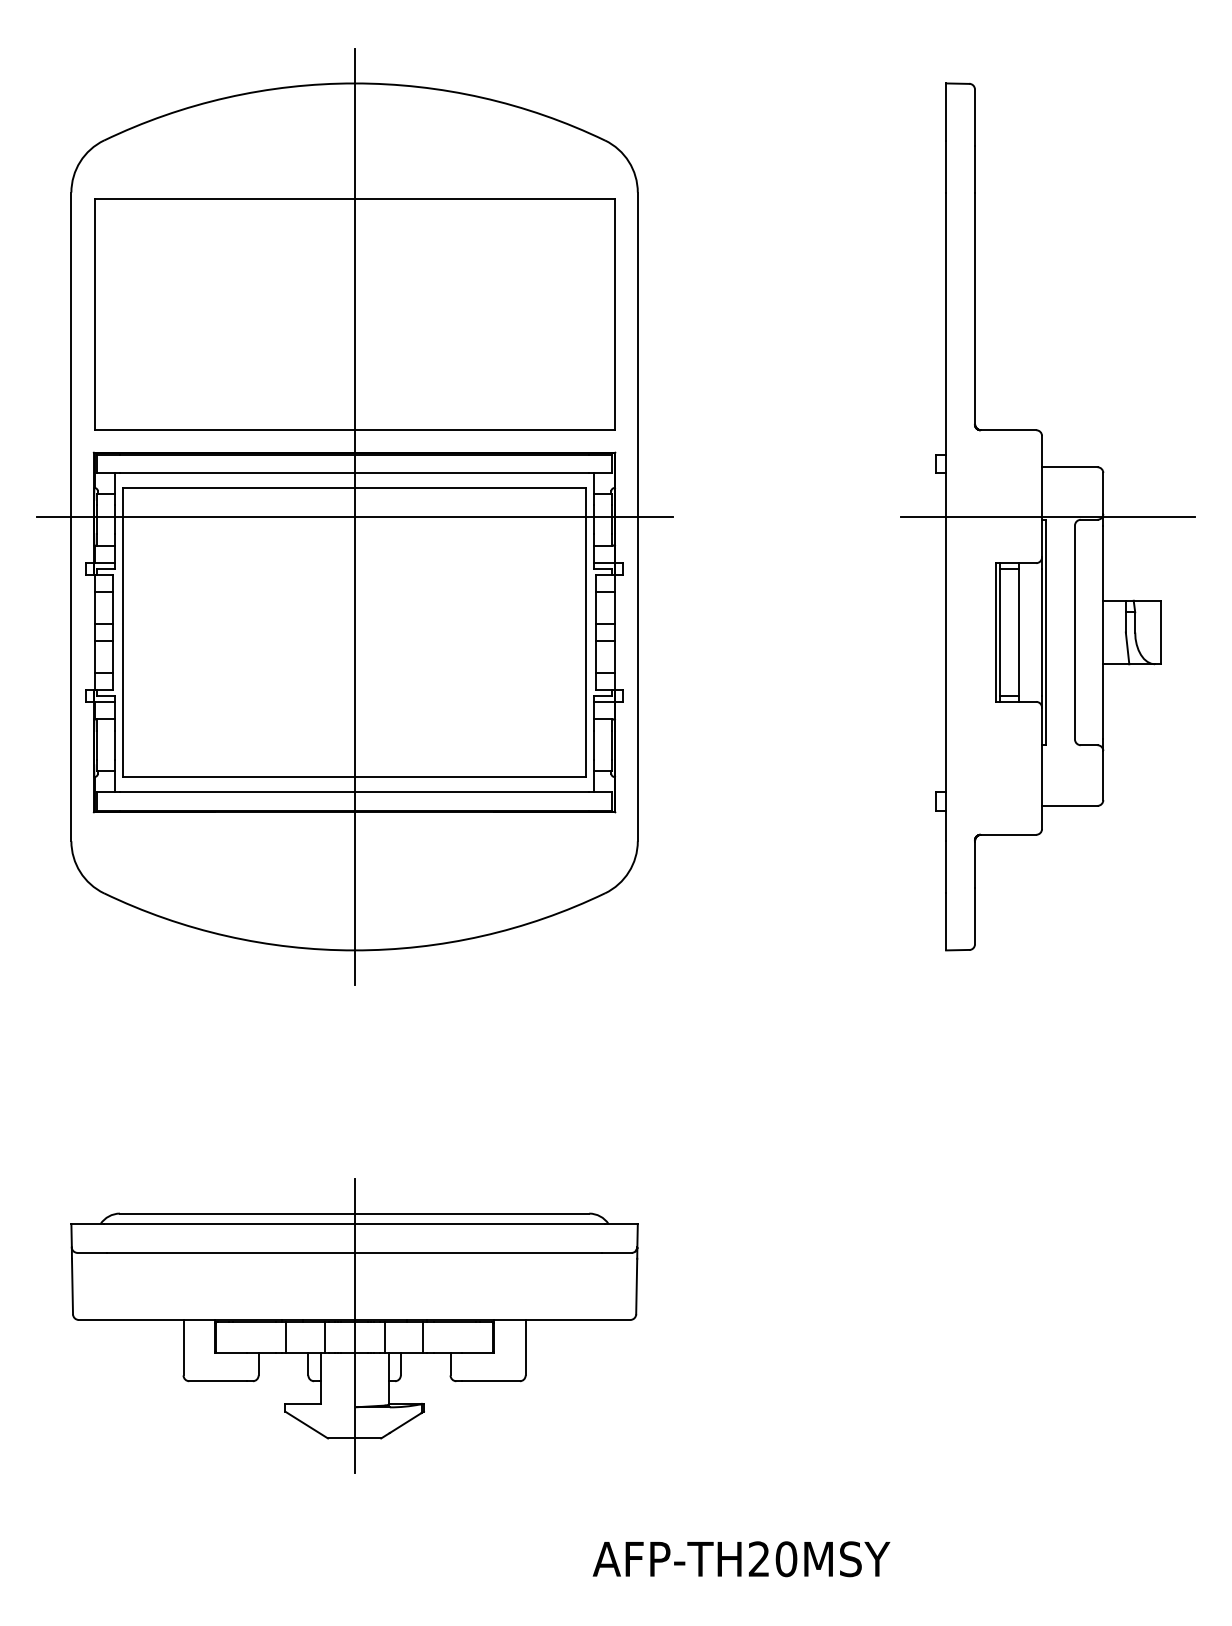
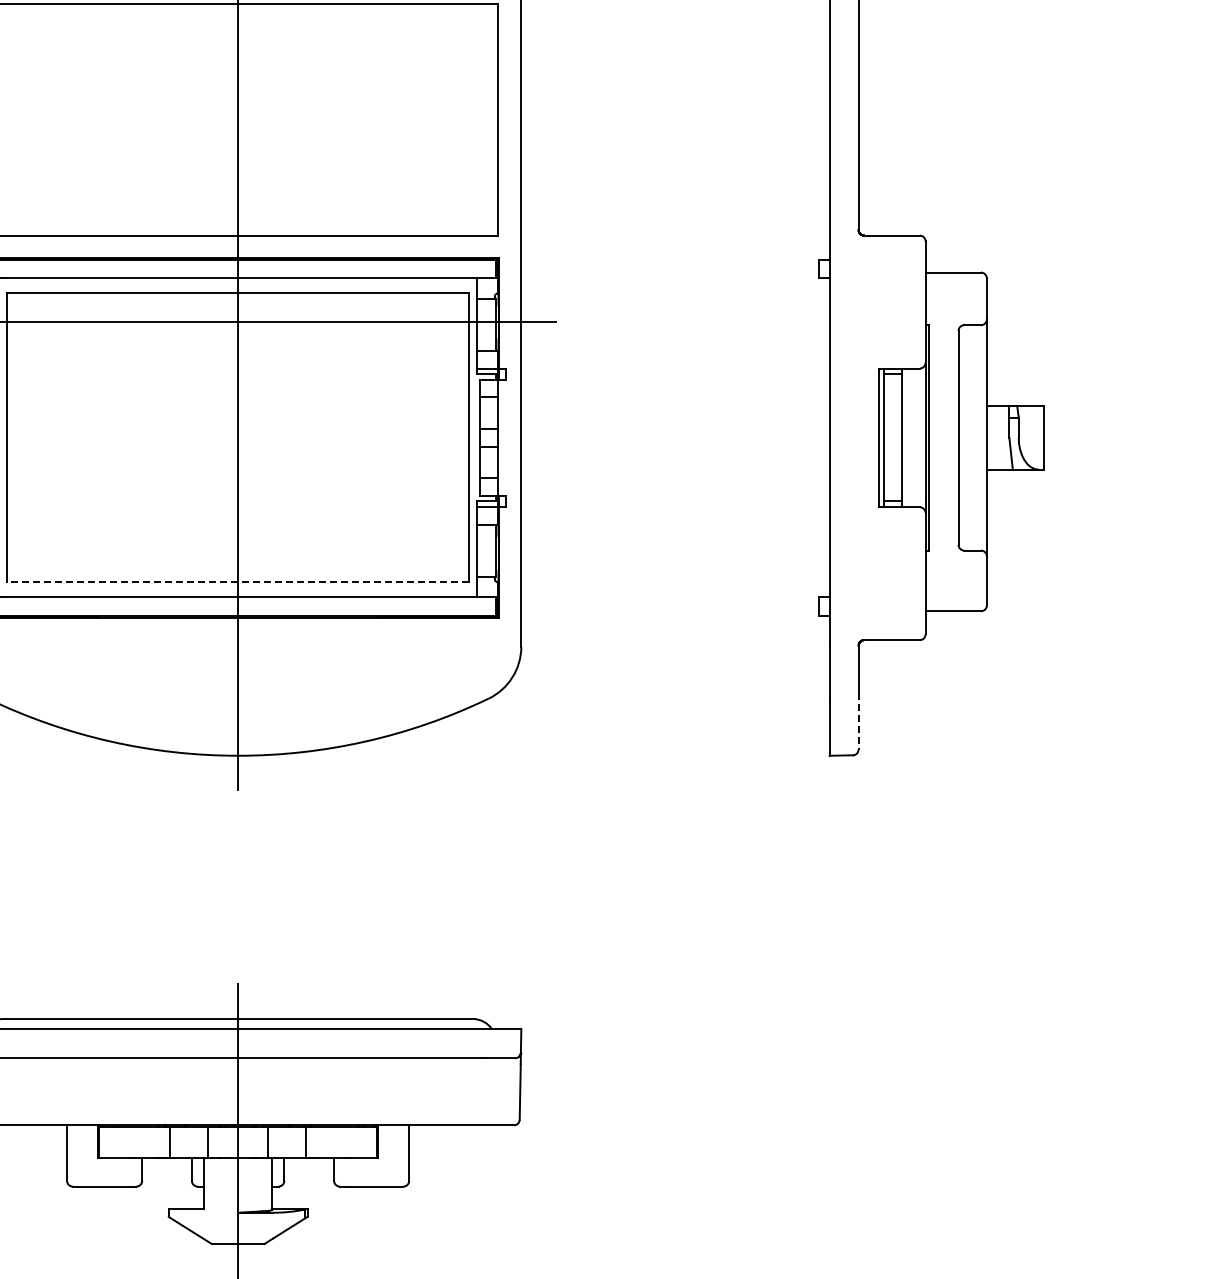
line: (1048, 516) -> (932, 321), removed
line: (354, 777) -> (238, 582), solid -> dashed
line: (975, 916) -> (859, 721), solid -> dashed

